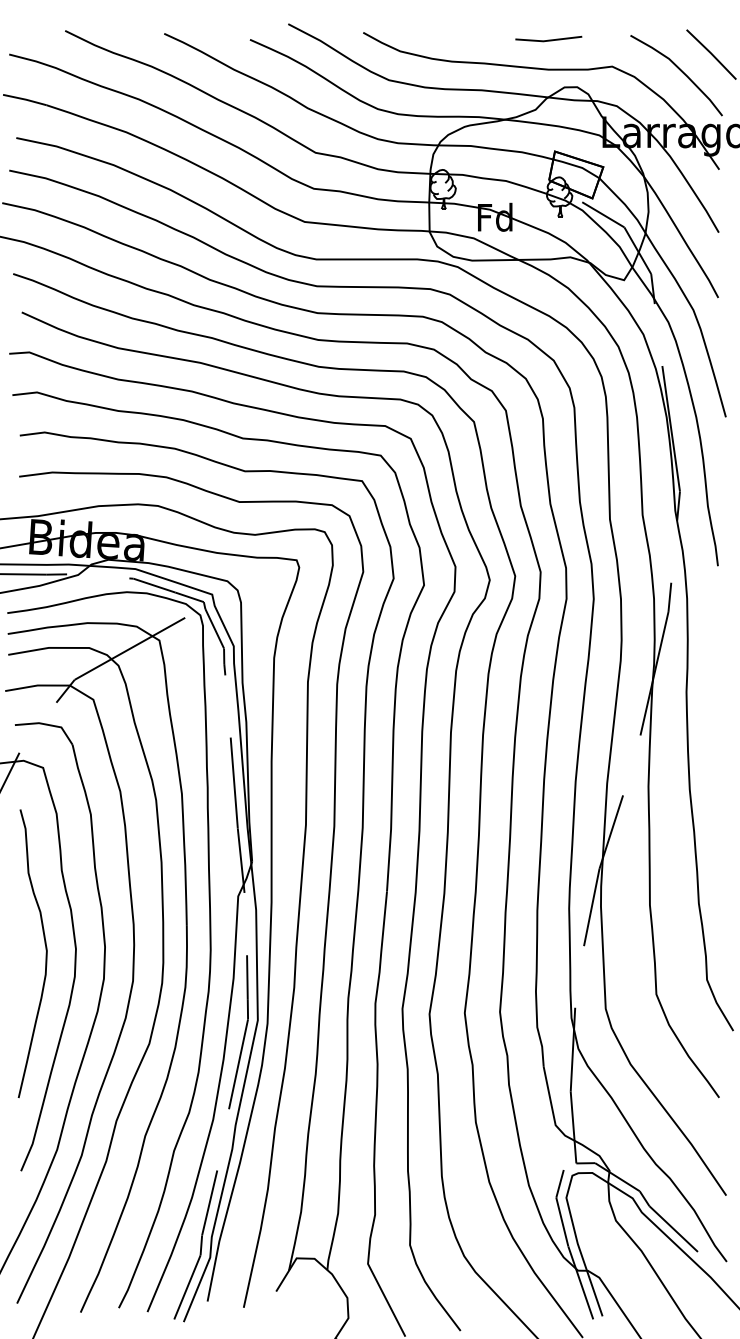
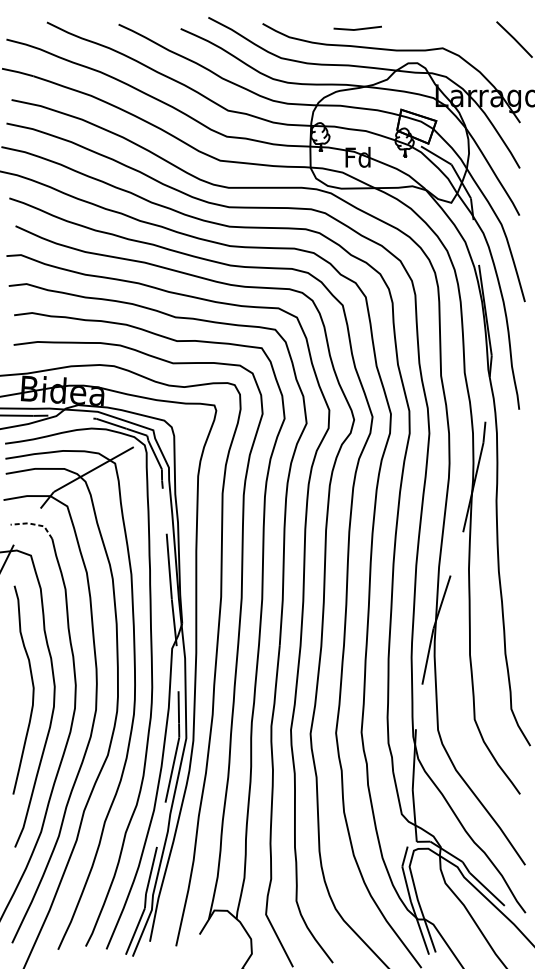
line: (548, 39) -> (357, 28), moved
curve: (680, 71) -> (492, 51), removed
line: (47, 724) -> (34, 524), solid -> dashed

